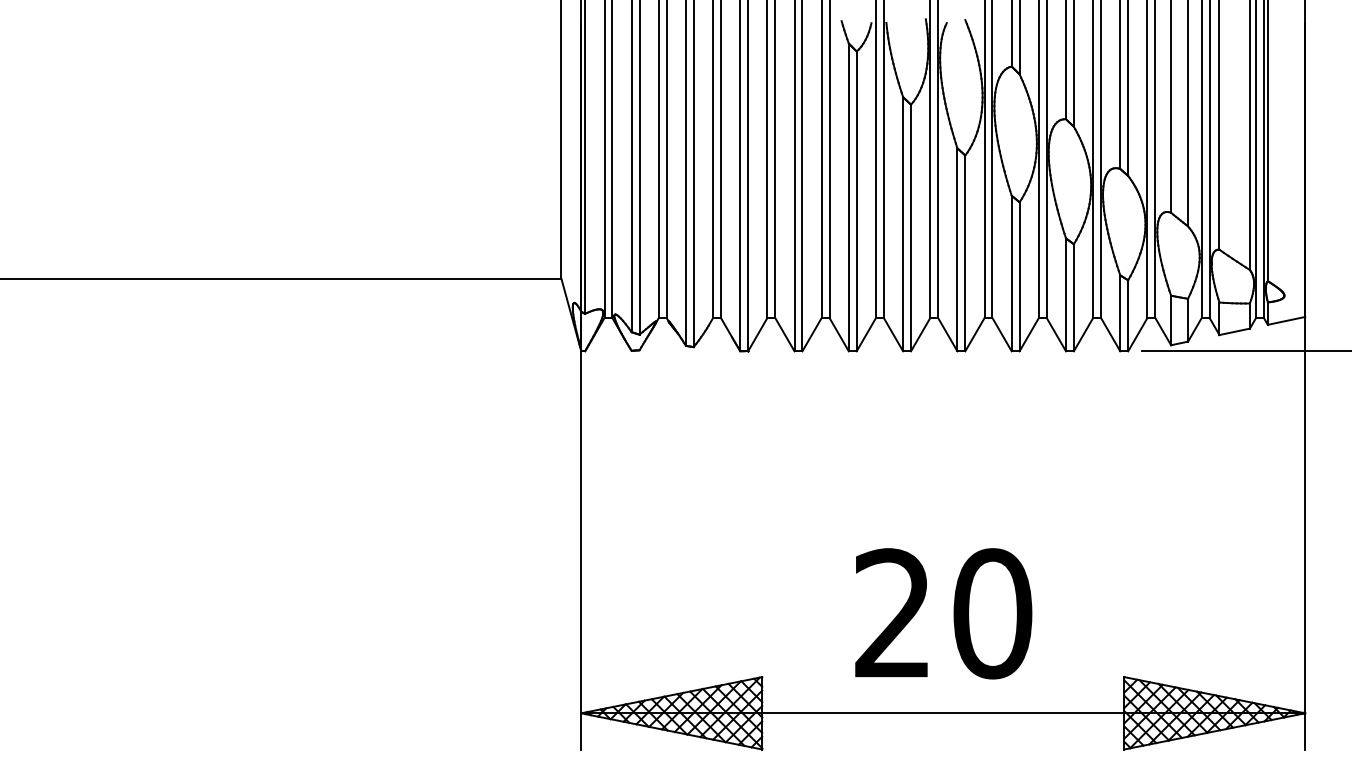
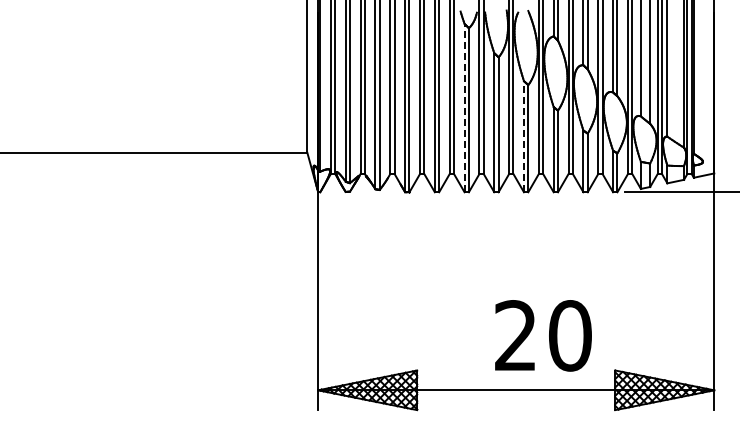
line: (848, 196) -> (464, 107), solid -> dashed
line: (956, 249) -> (523, 136), solid -> dashed
text: (943, 613) -> (543, 335), moved

